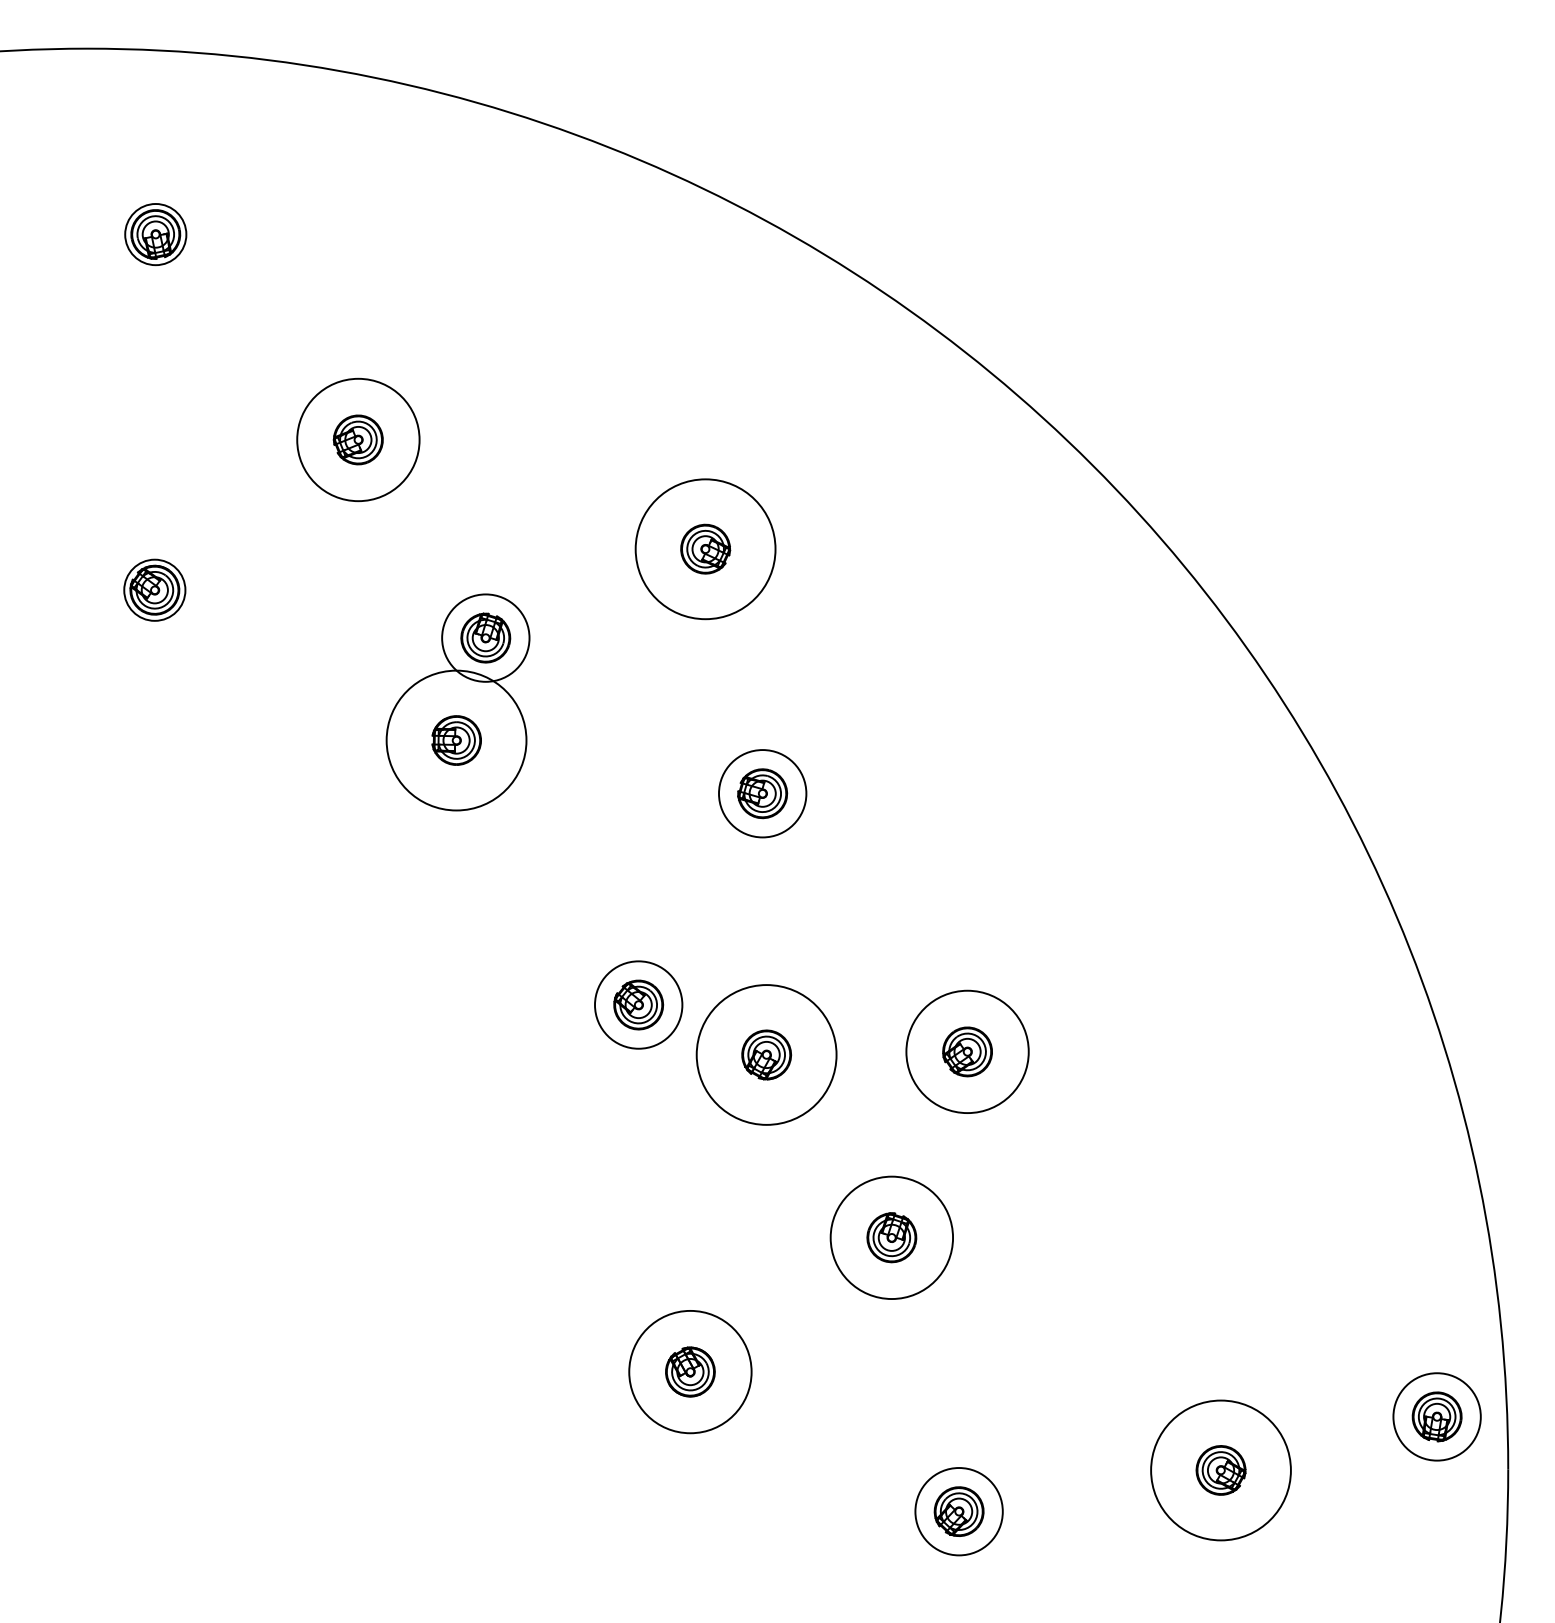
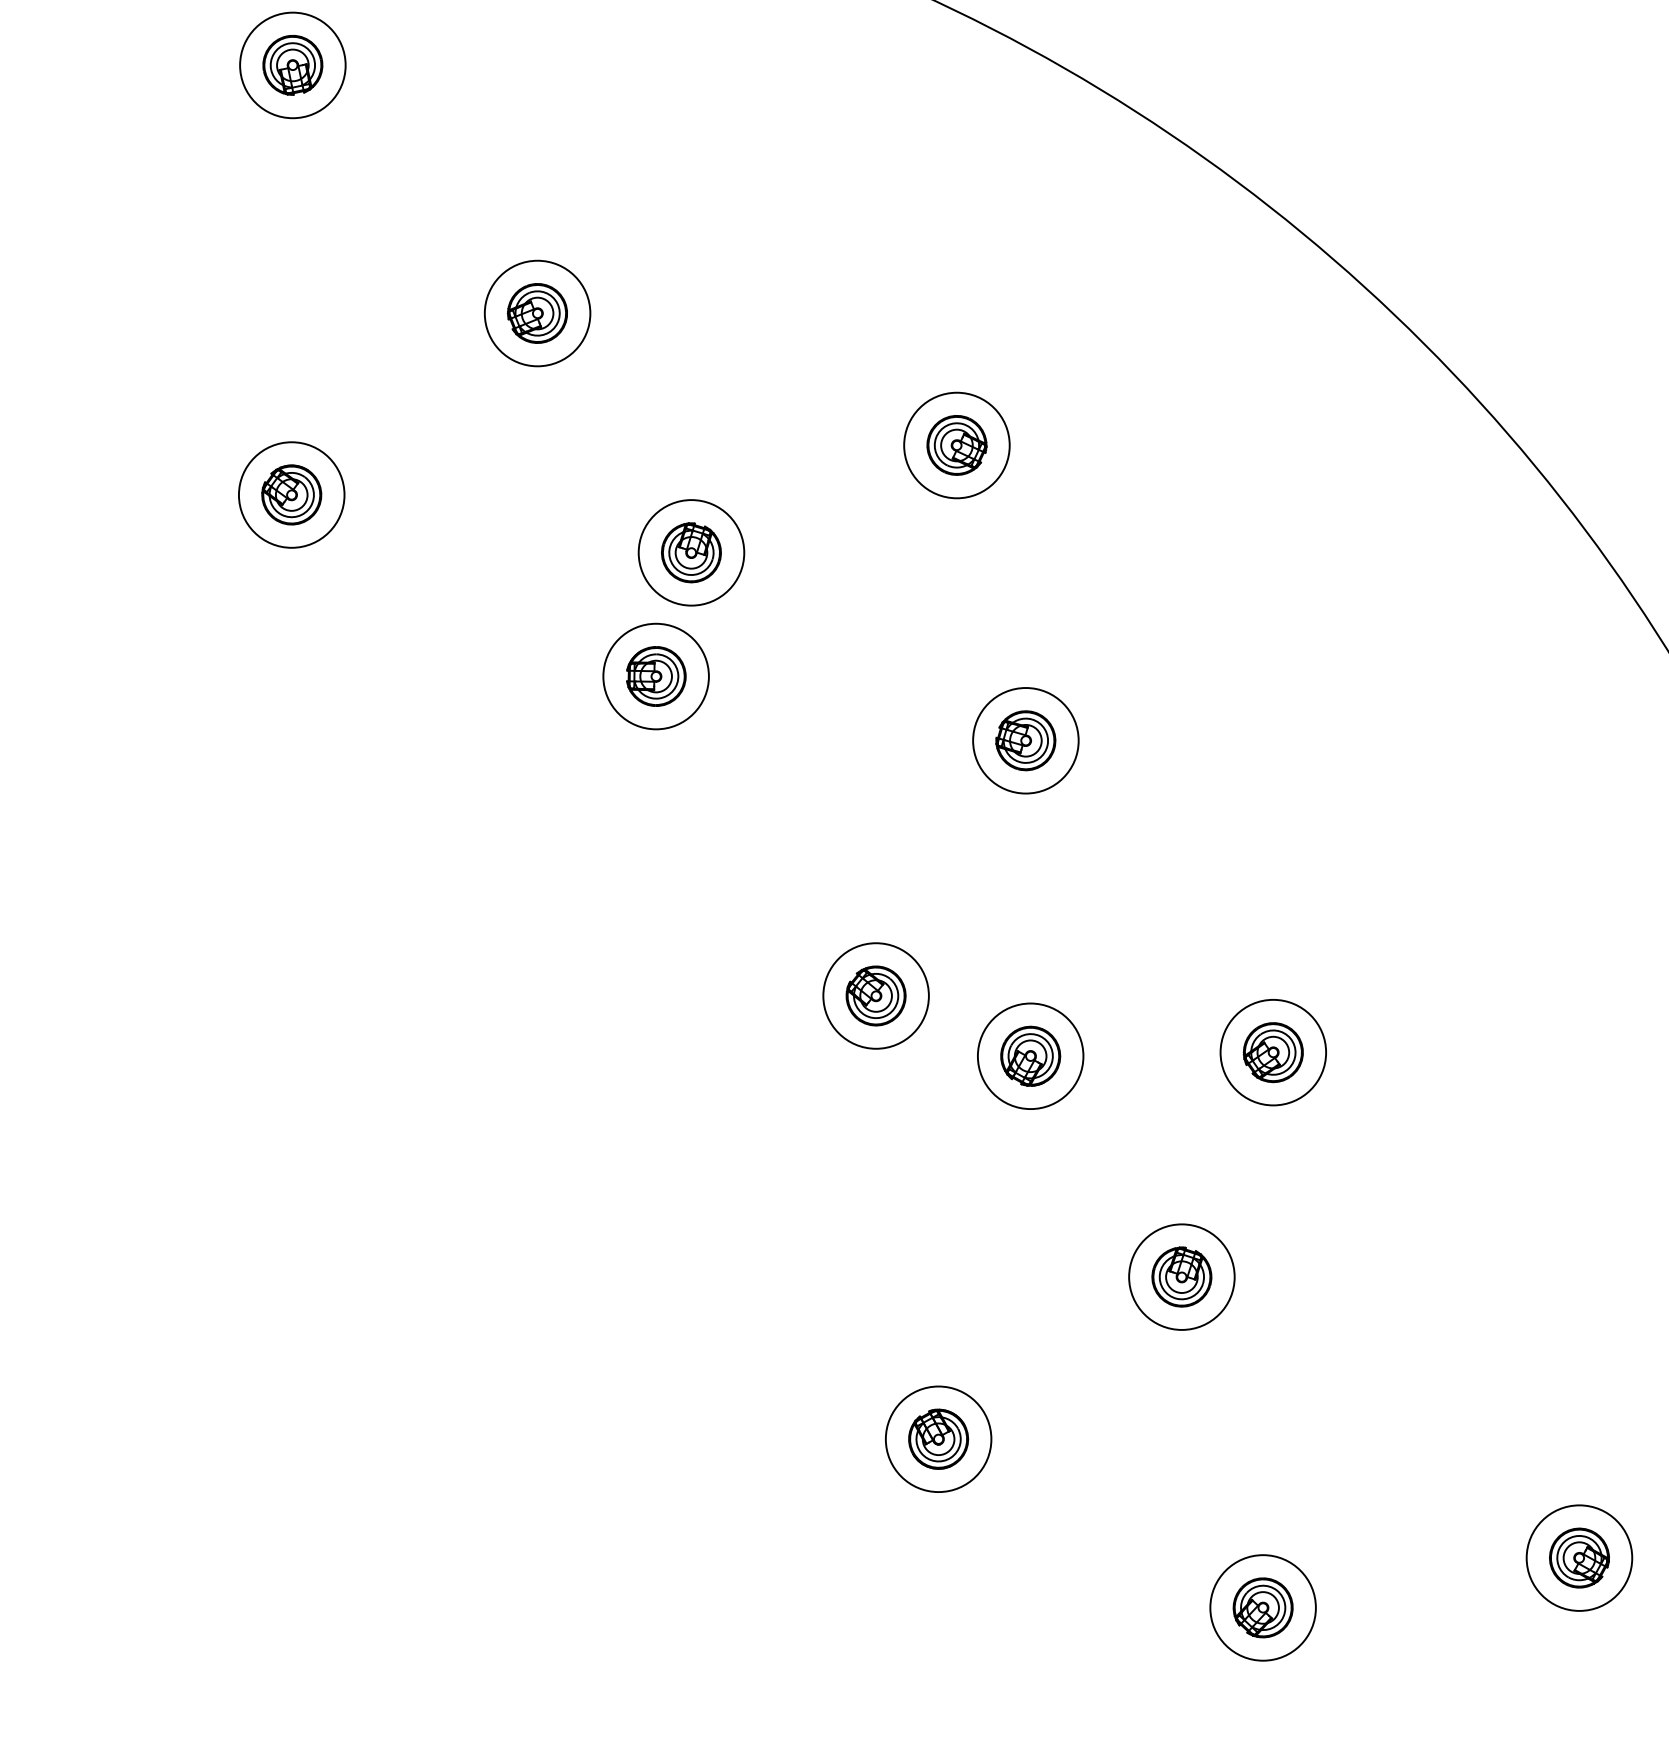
circle: (155, 234) -> (292, 65), size x1.43
circle: (358, 439) -> (537, 312), size x0.71
circle: (705, 548) -> (956, 444), size x0.62
circle: (154, 589) -> (291, 494), size x1.43
circle: (456, 740) -> (656, 676), size x0.62
circle: (967, 1051) -> (1273, 1052), size x0.71
circle: (766, 1054) -> (1030, 1055), size x0.62
circle: (891, 1237) -> (1181, 1276), size x0.71
circle: (690, 1371) -> (938, 1438), size x0.71
circle: (1220, 1470) -> (1578, 1558), size x0.62

